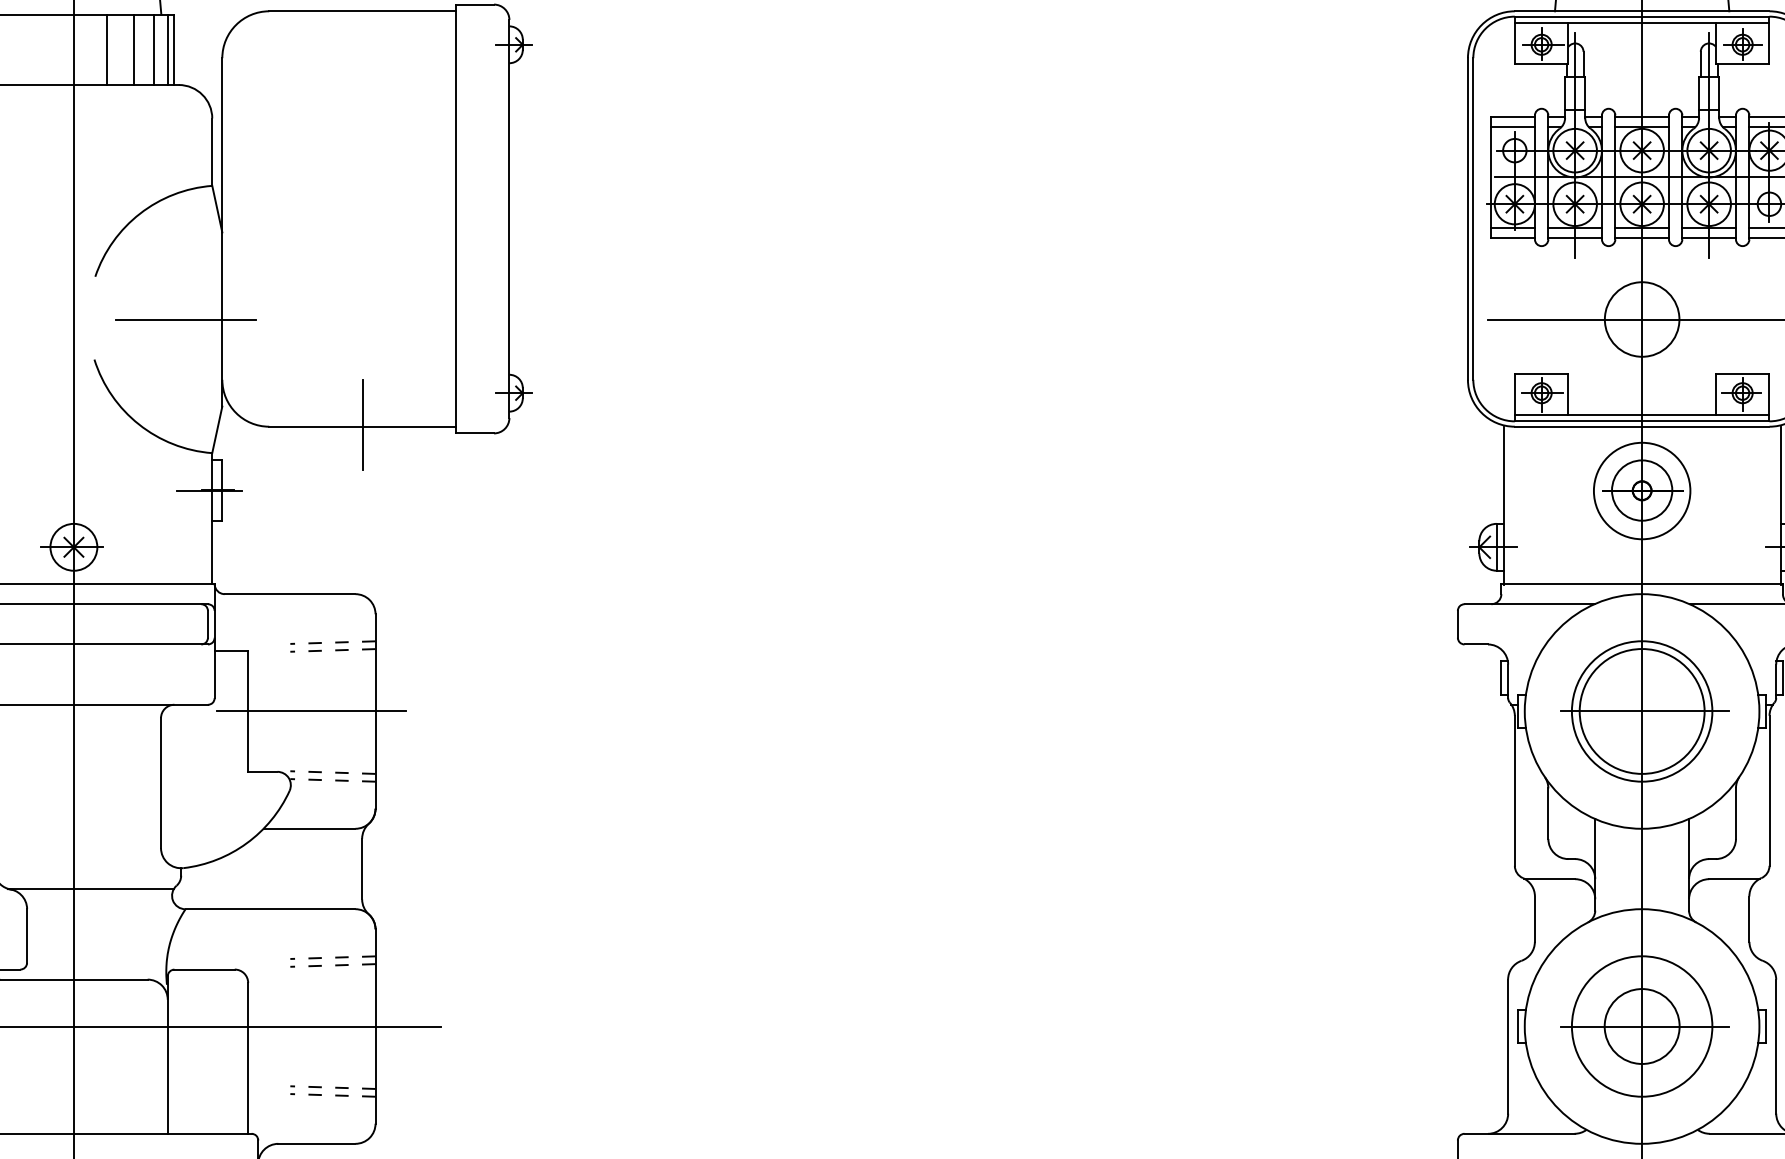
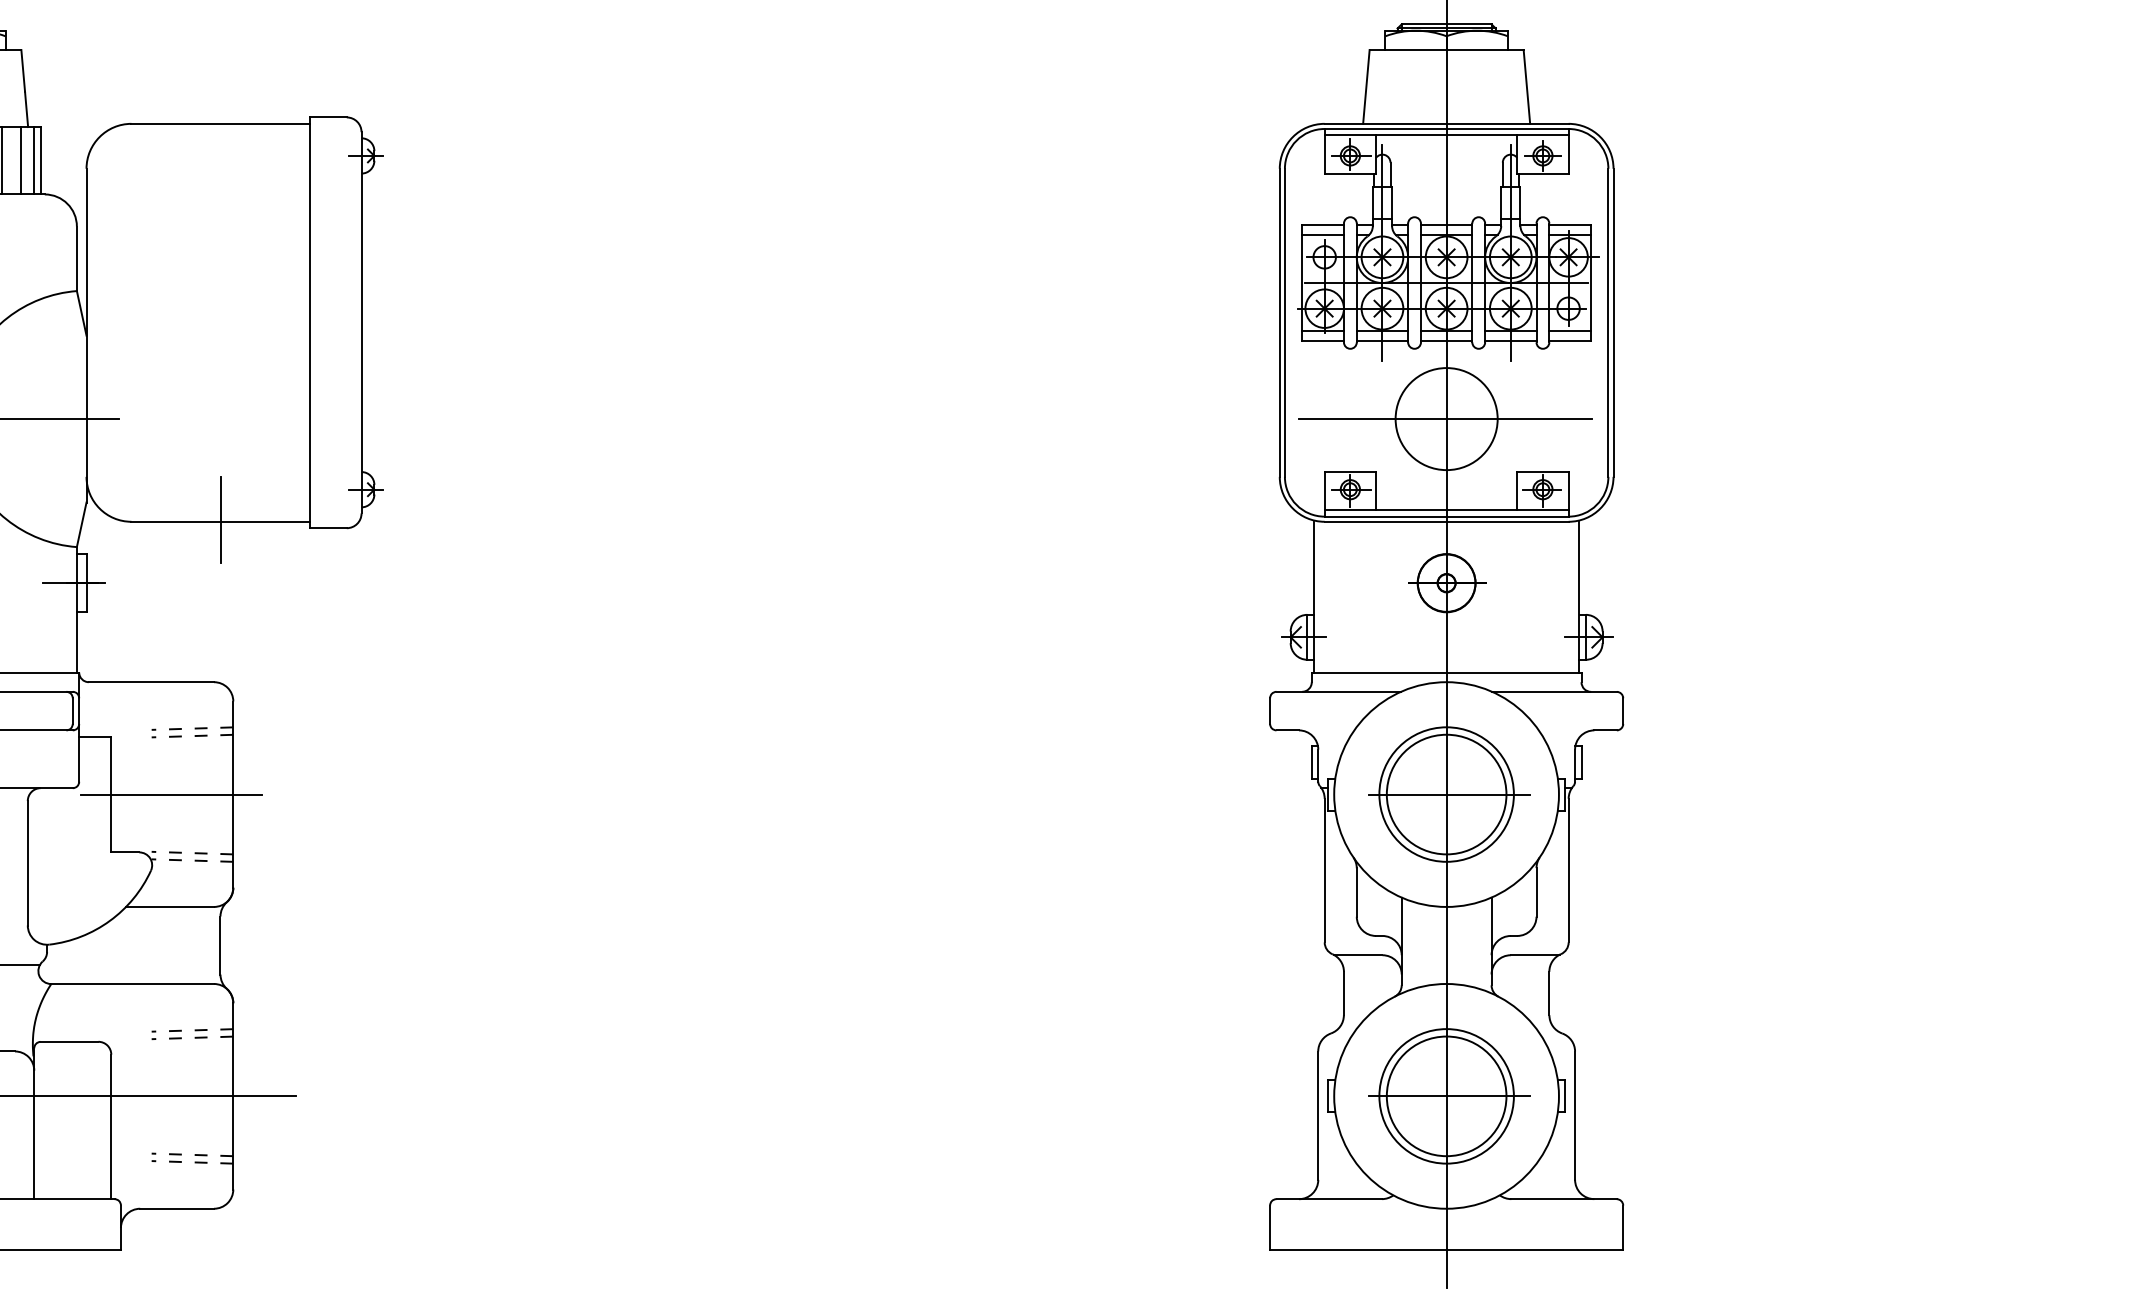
circle: (1641, 319) -> (1446, 419), size x1.43
circle: (1641, 491) -> (1446, 583), size x0.62
circle: (1641, 1026) -> (1446, 1096), size x1.67

